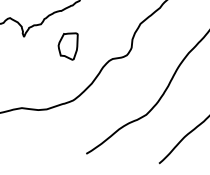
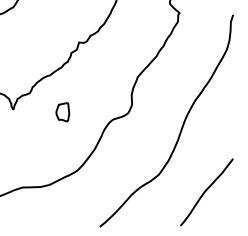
part: (67, 45) -> (62, 112), size x0.62

